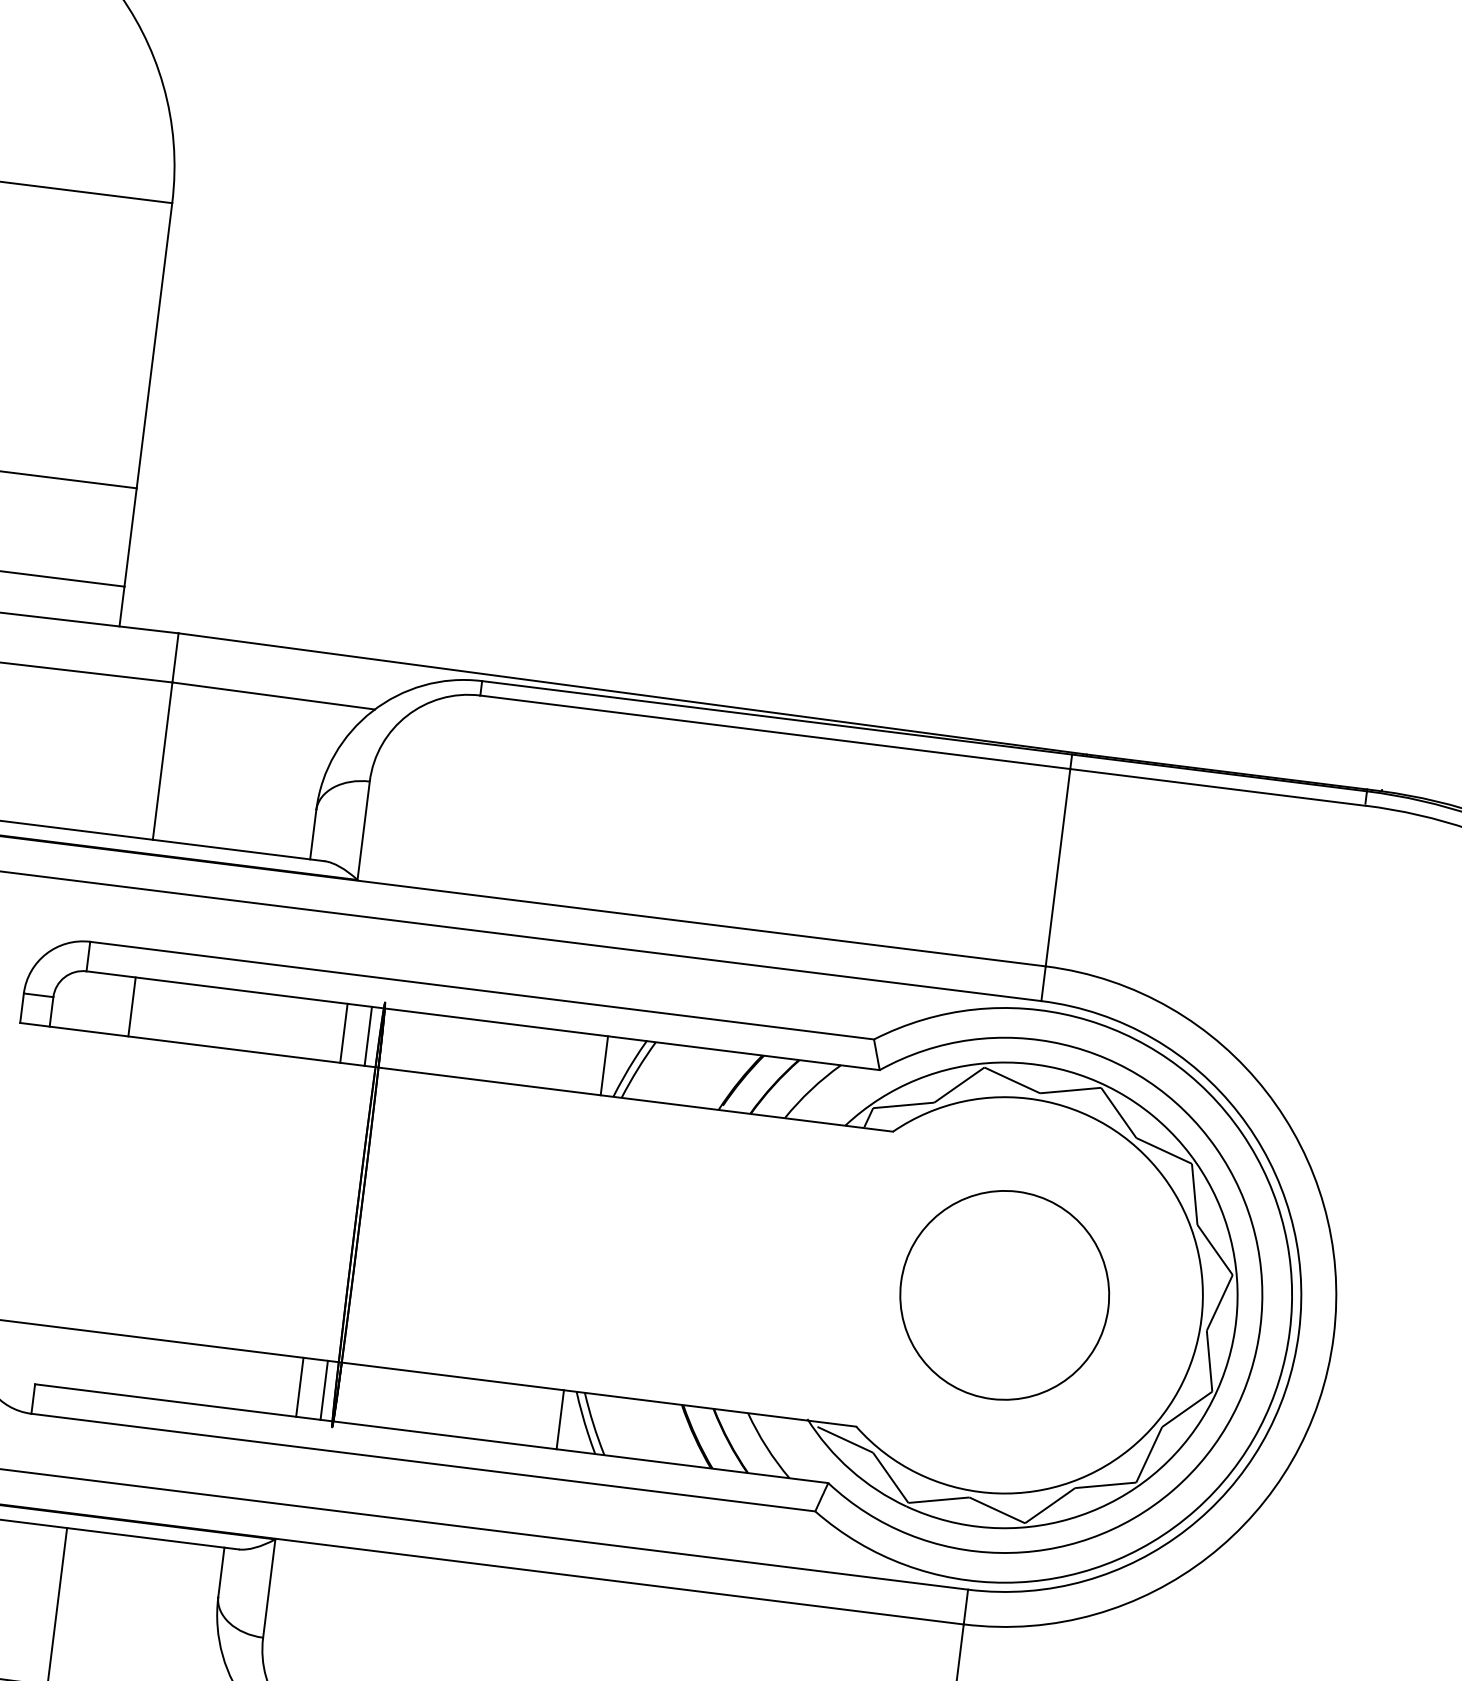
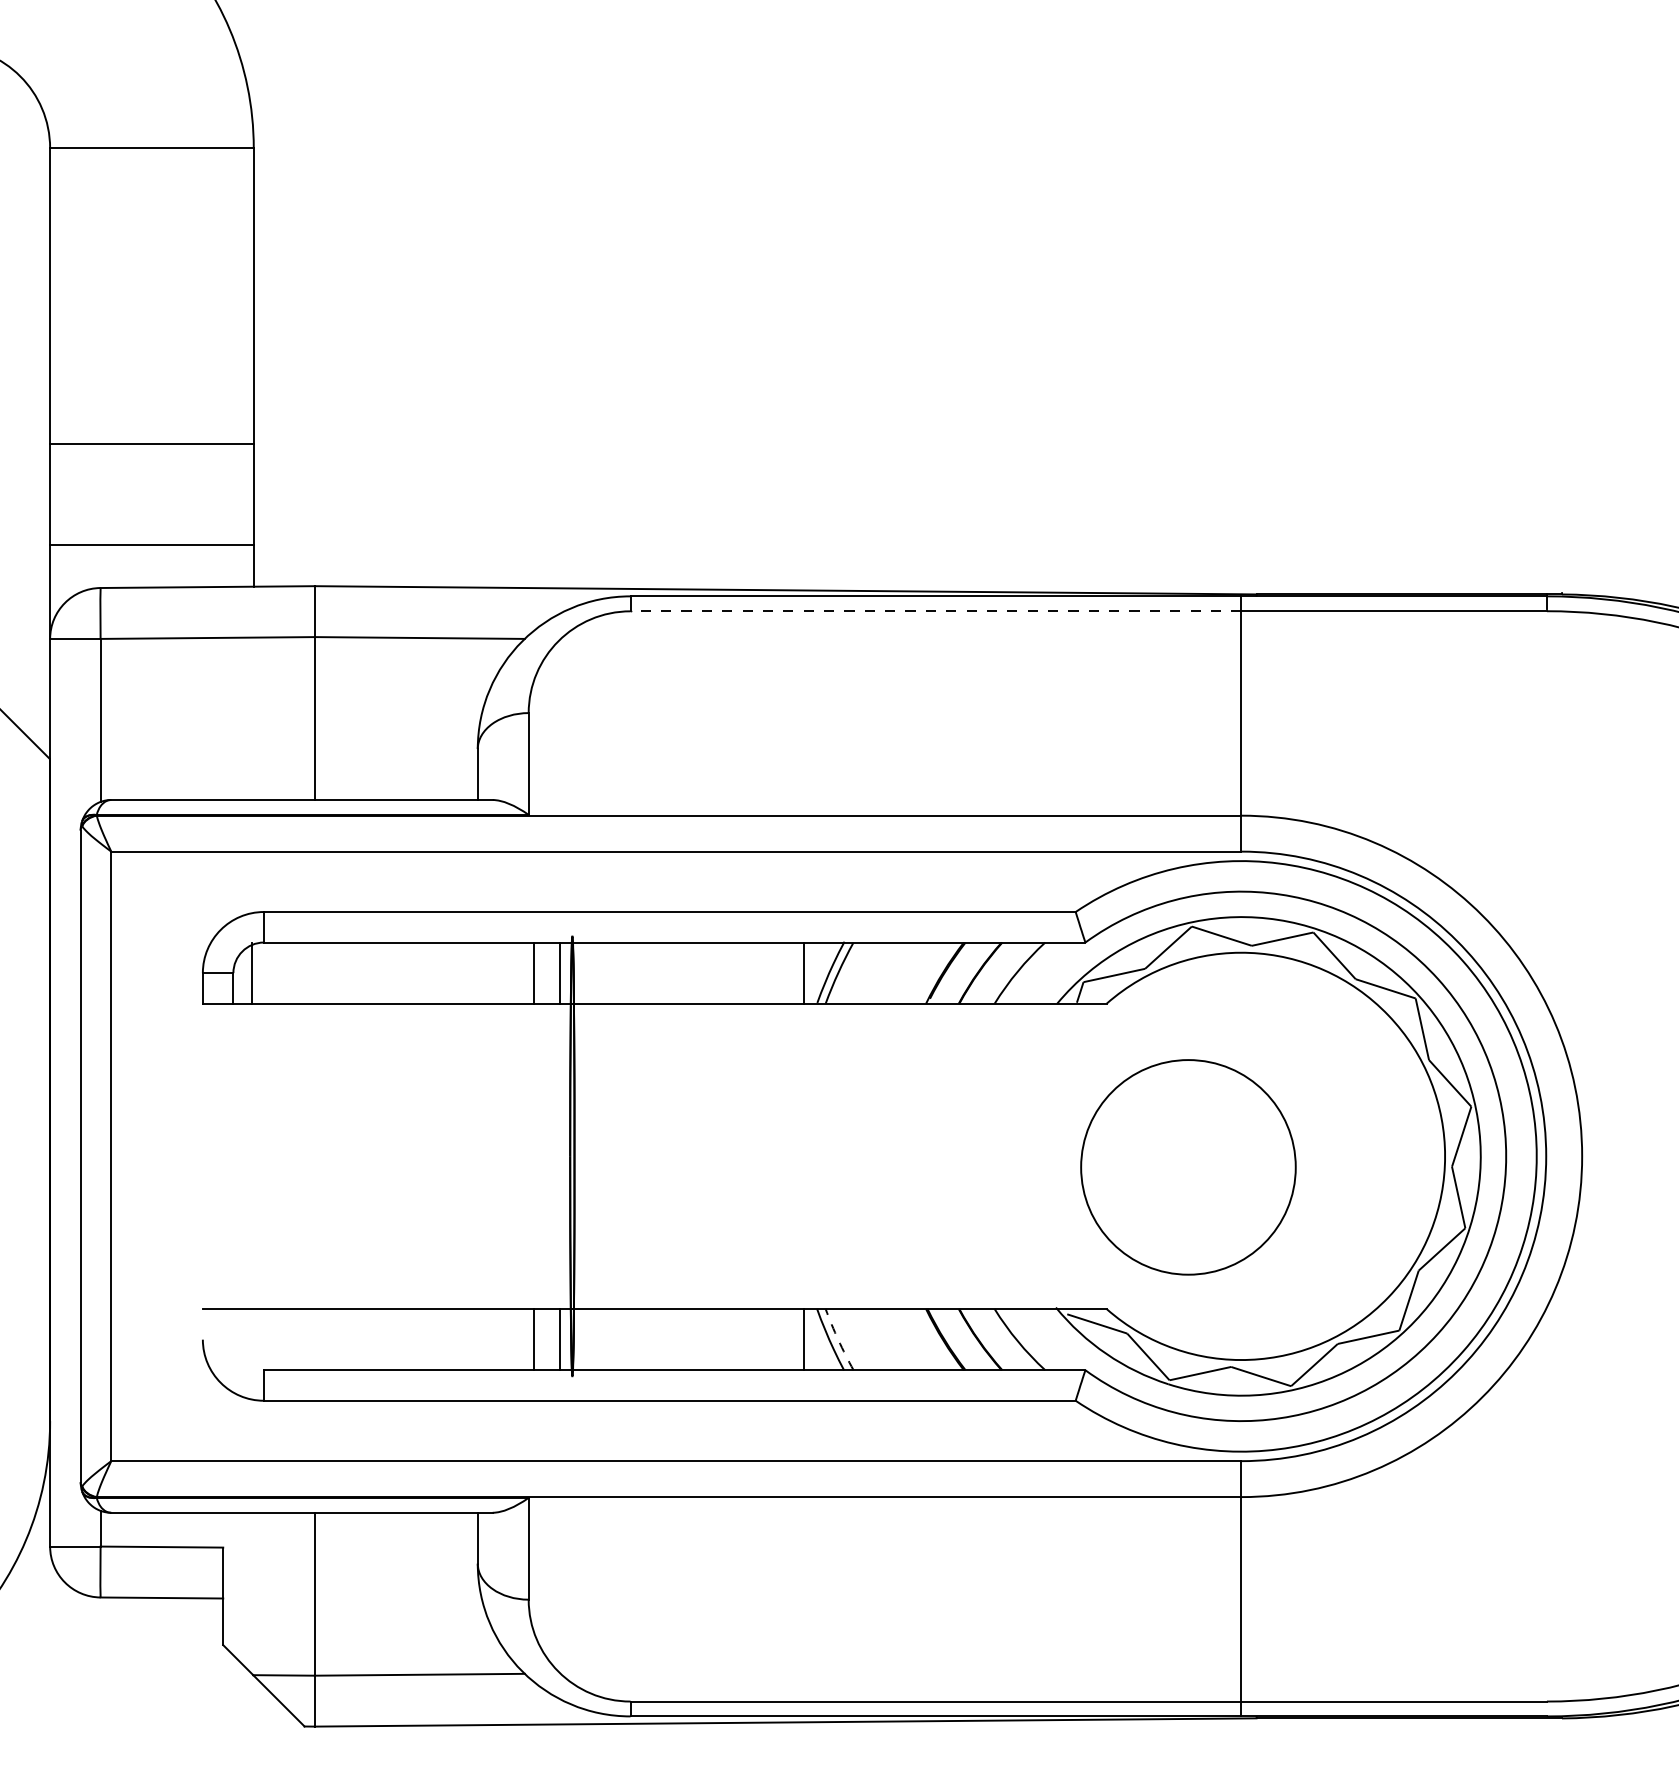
line: (774, 732) -> (935, 611), solid -> dashed
line: (131, 1006) -> (251, 972), moved
circle: (1004, 1295) -> (1188, 1167), moved
arc: (593, 1424) -> (838, 1340), solid -> dashed

